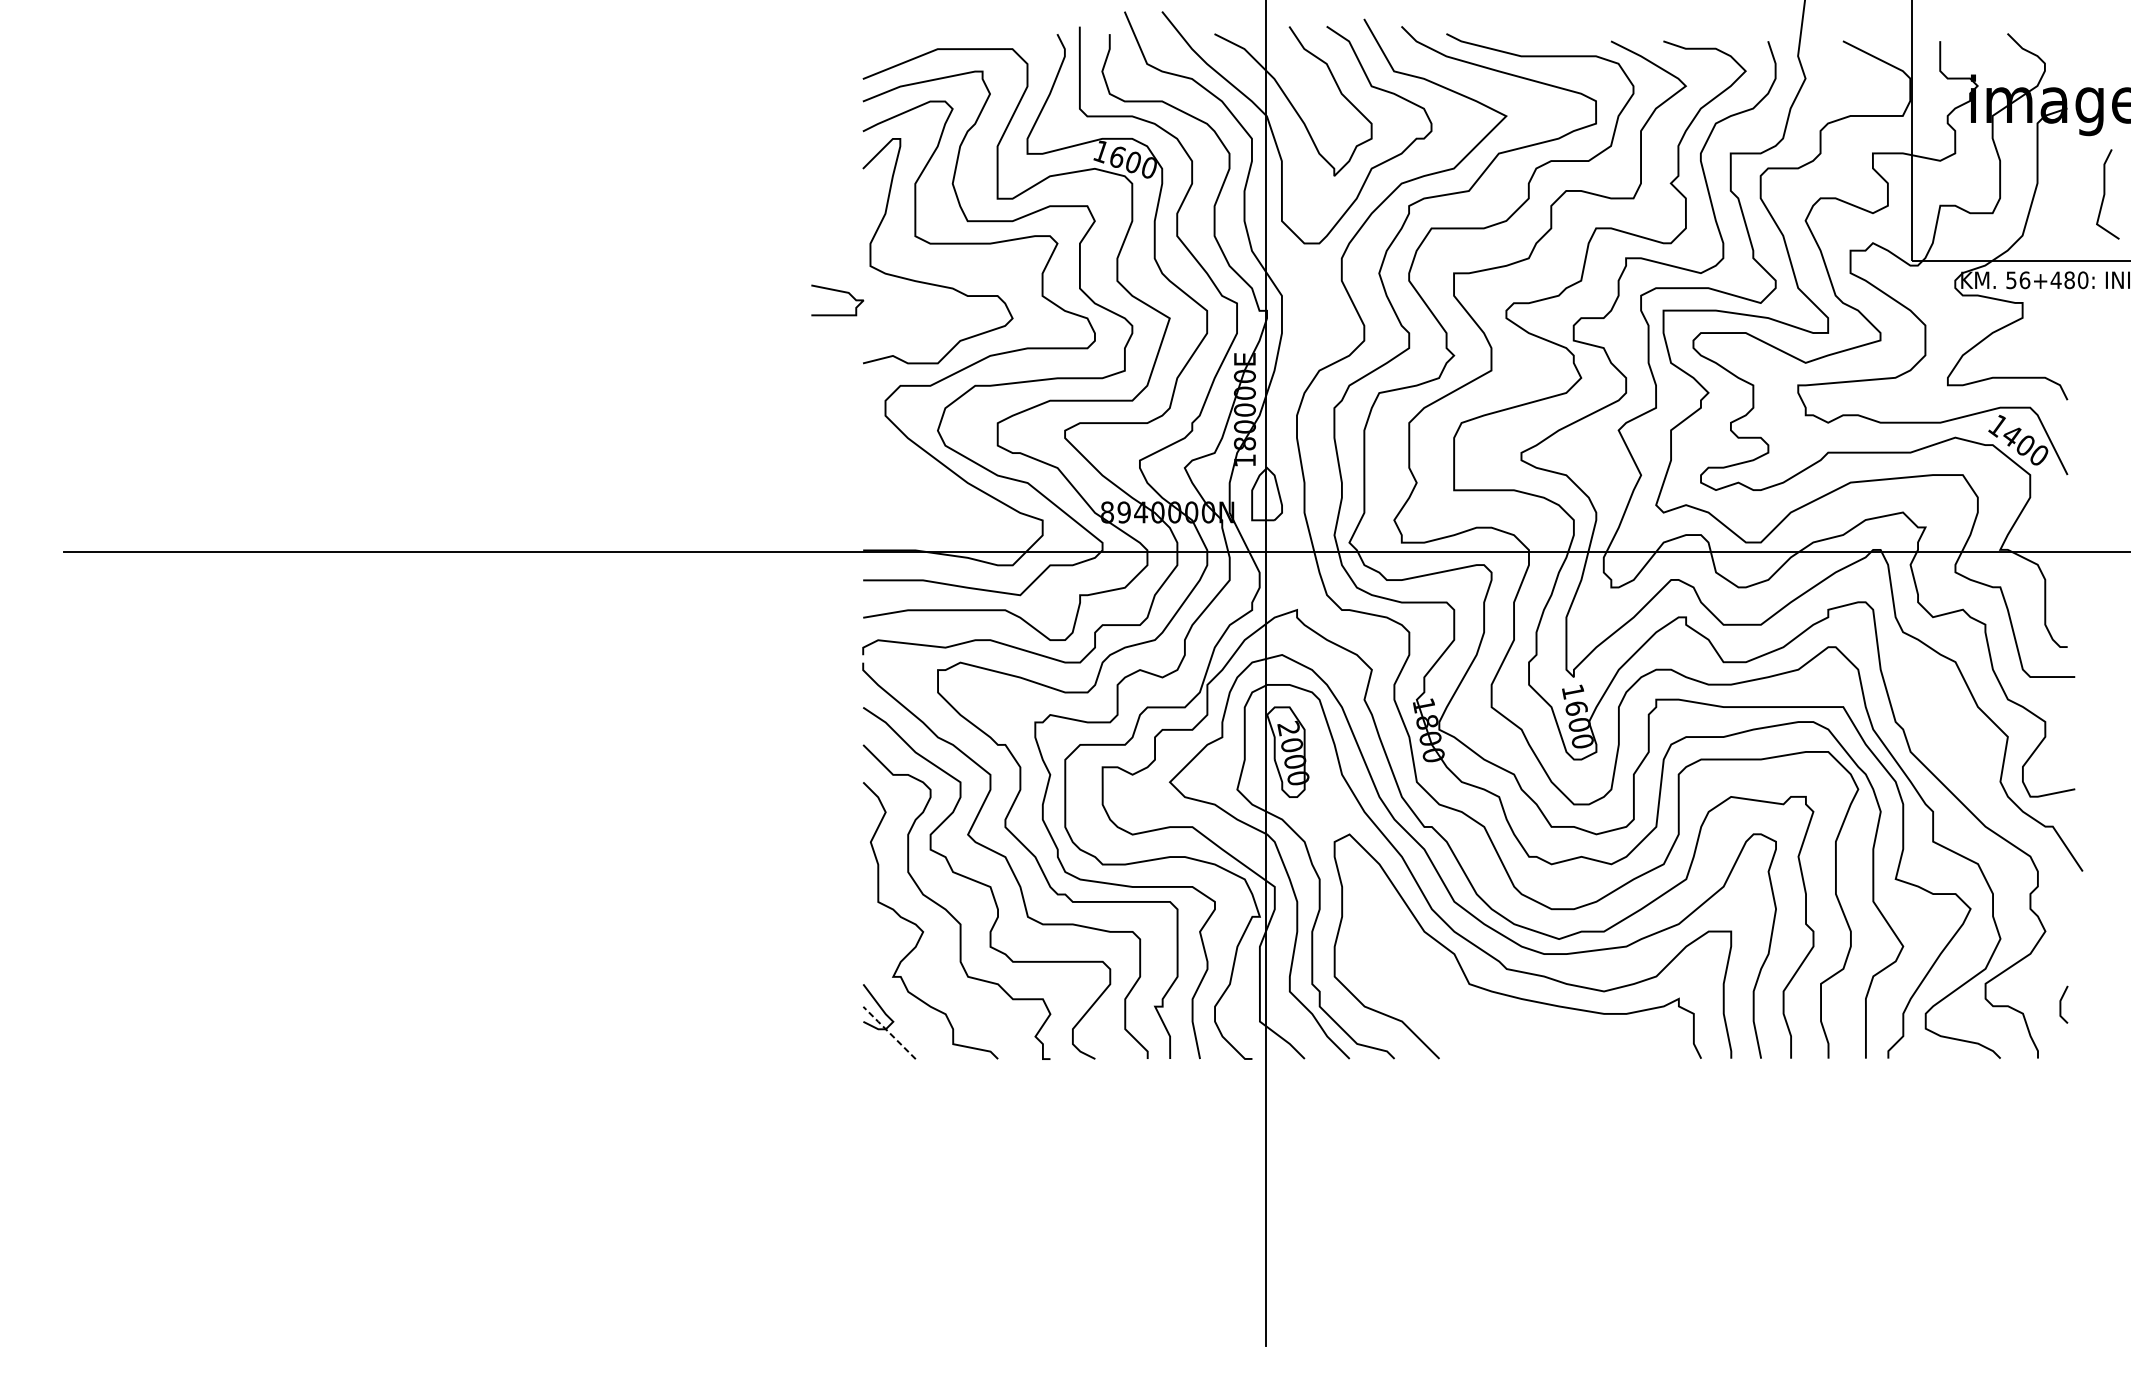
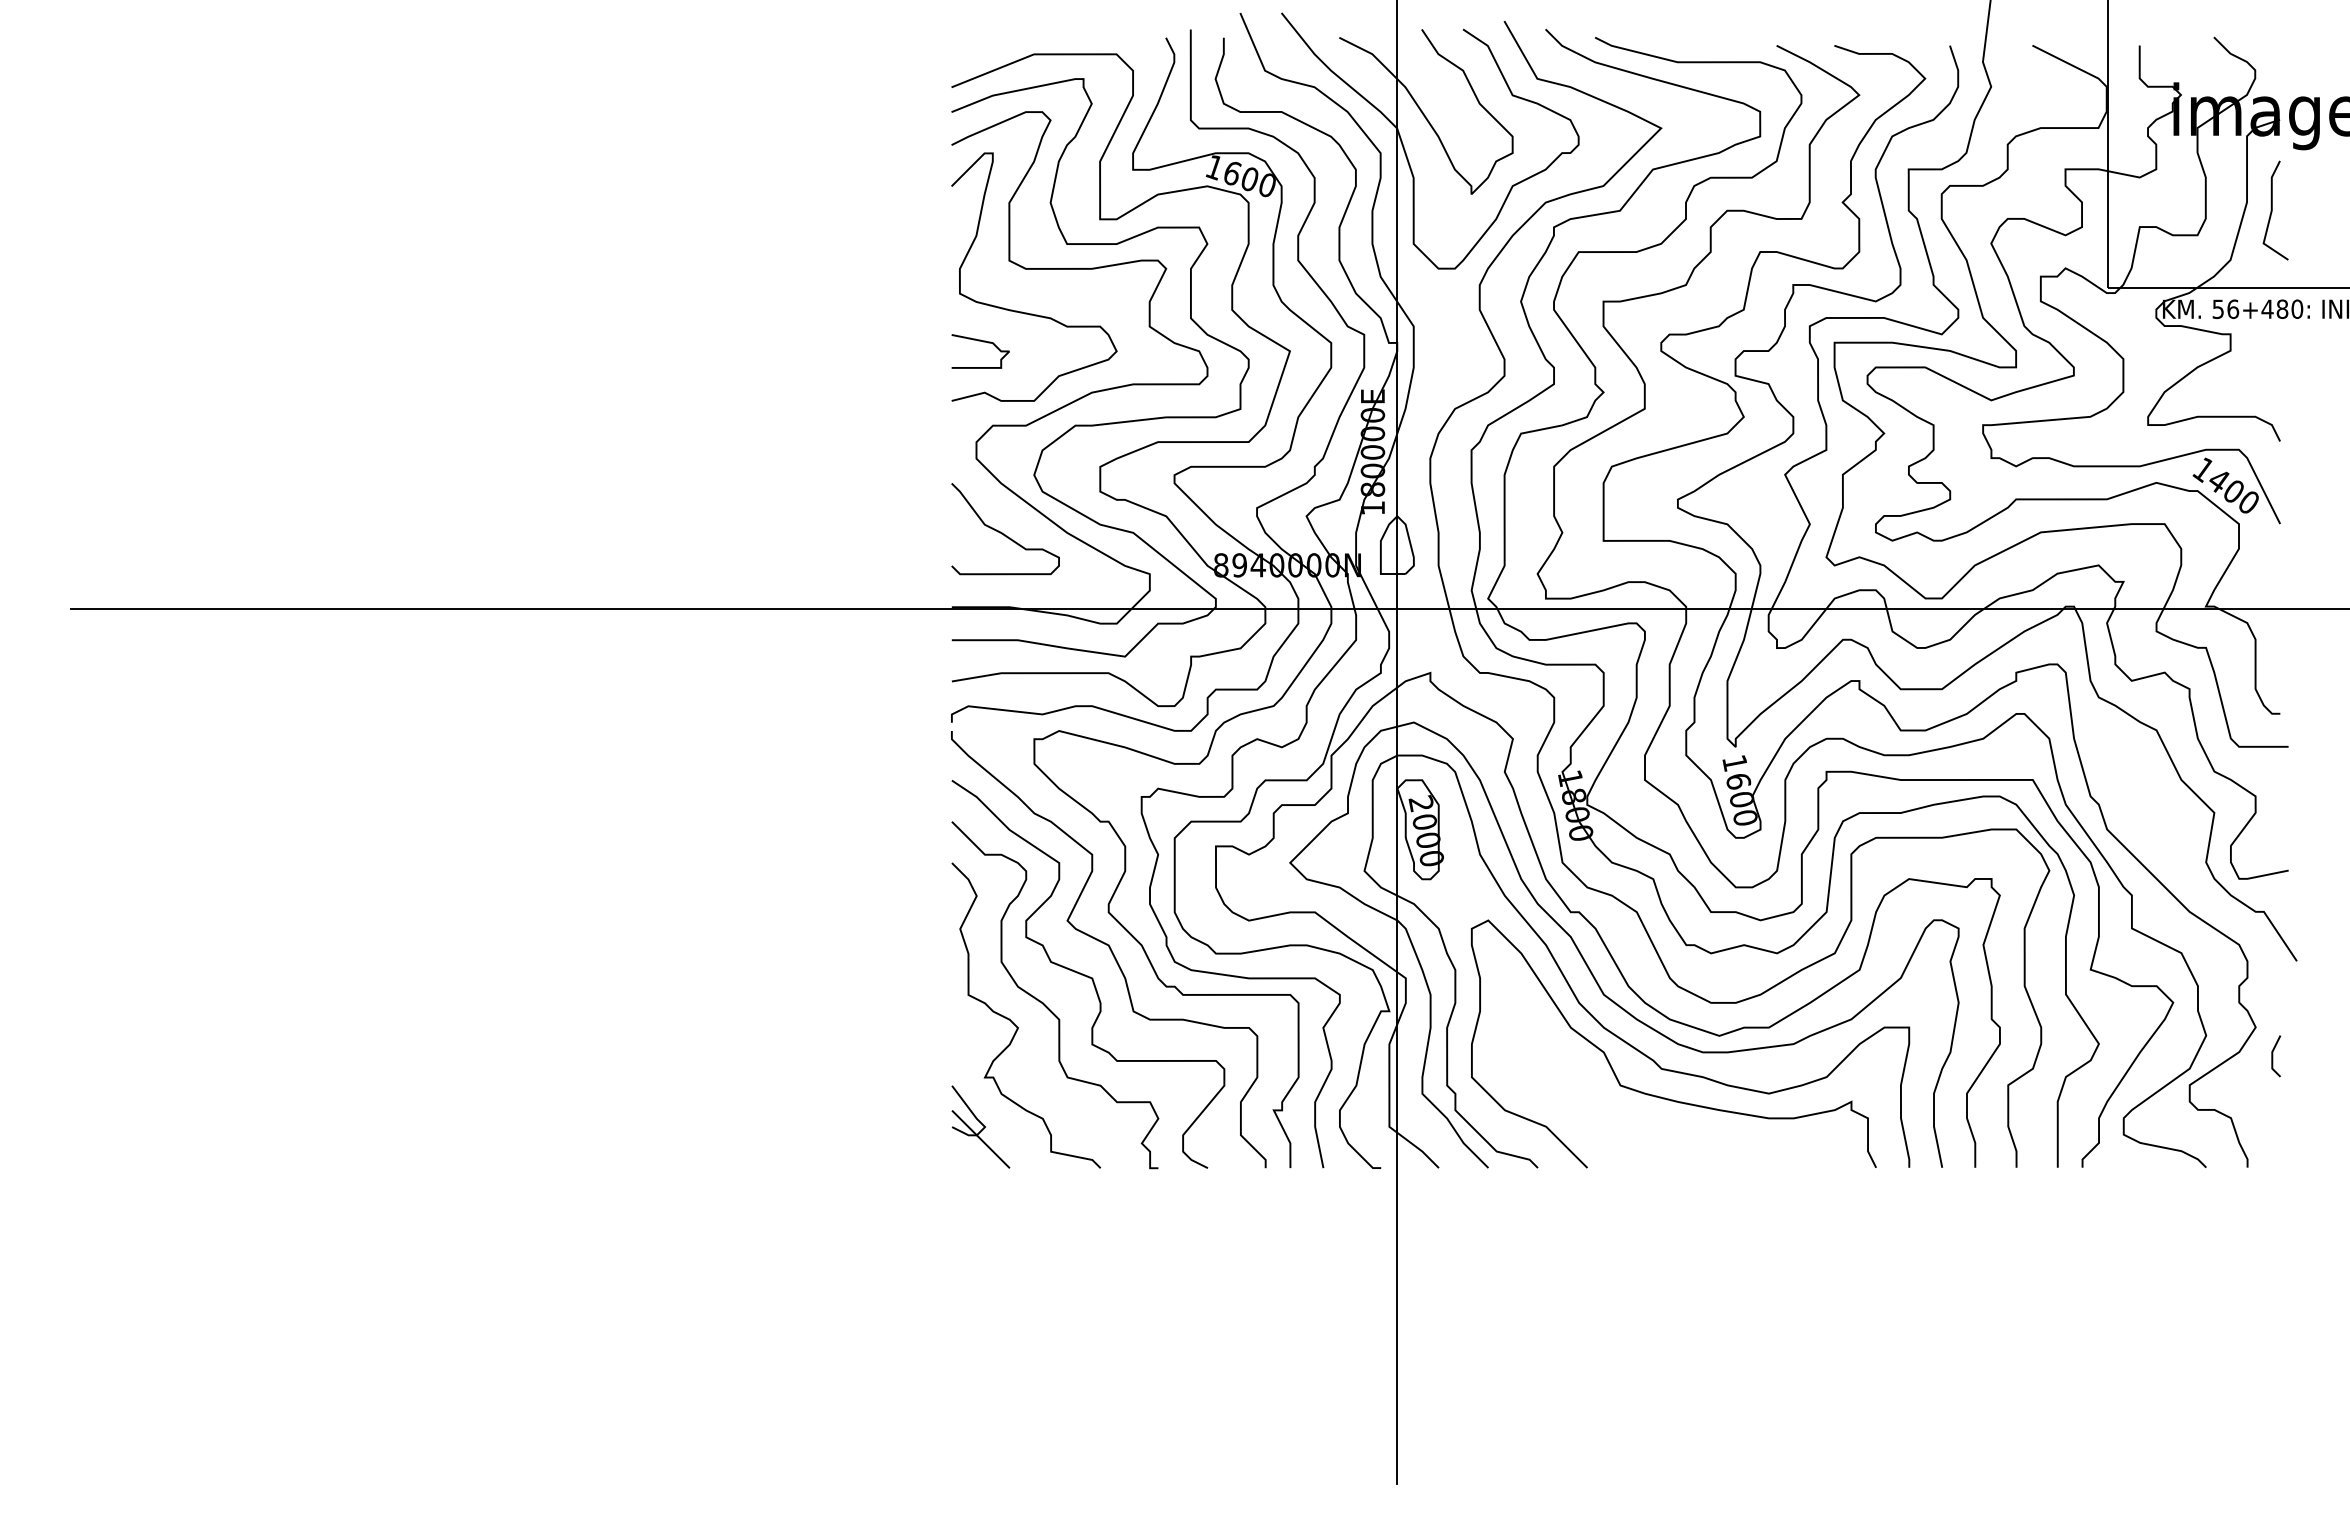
line: (2105, 194) -> (2272, 210), moved
curve: (840, 292) -> (983, 342), moved
curve: (910, 483) -> (1004, 533), added
line: (2061, 1004) -> (2273, 1056), moved
line: (889, 1032) -> (980, 1138), dashed -> solid

